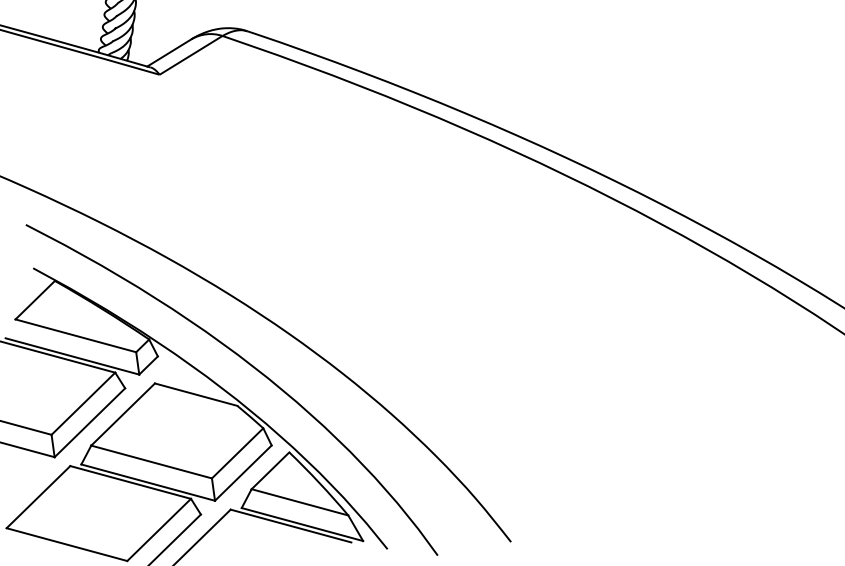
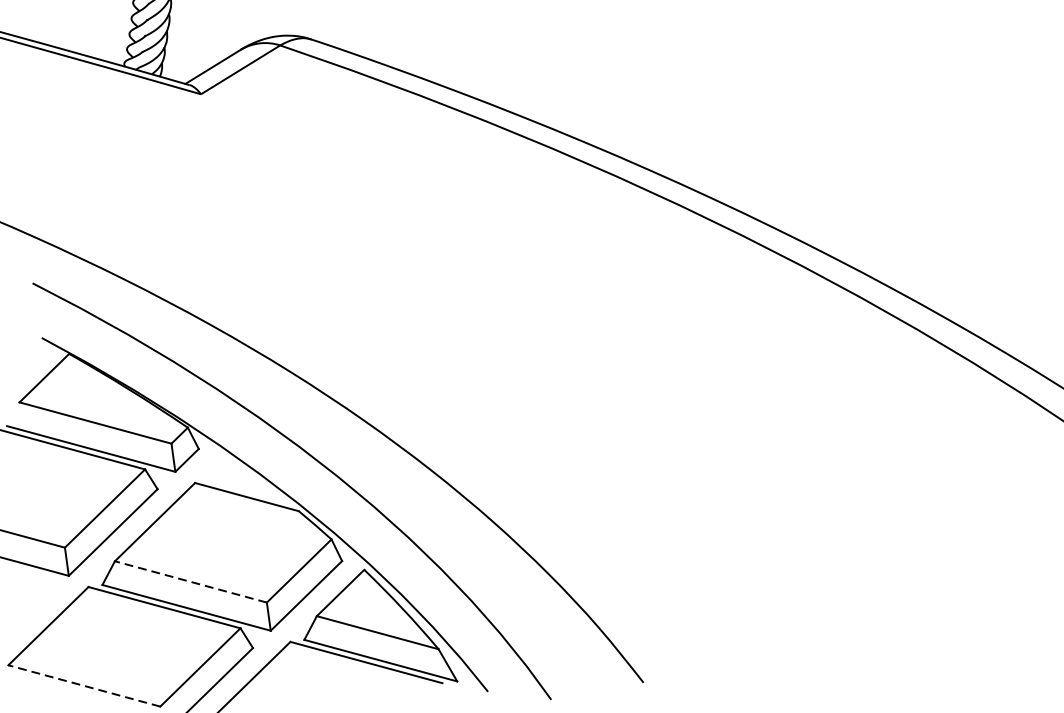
line: (151, 462) -> (190, 582), solid -> dashed
line: (67, 544) -> (84, 685), solid -> dashed

